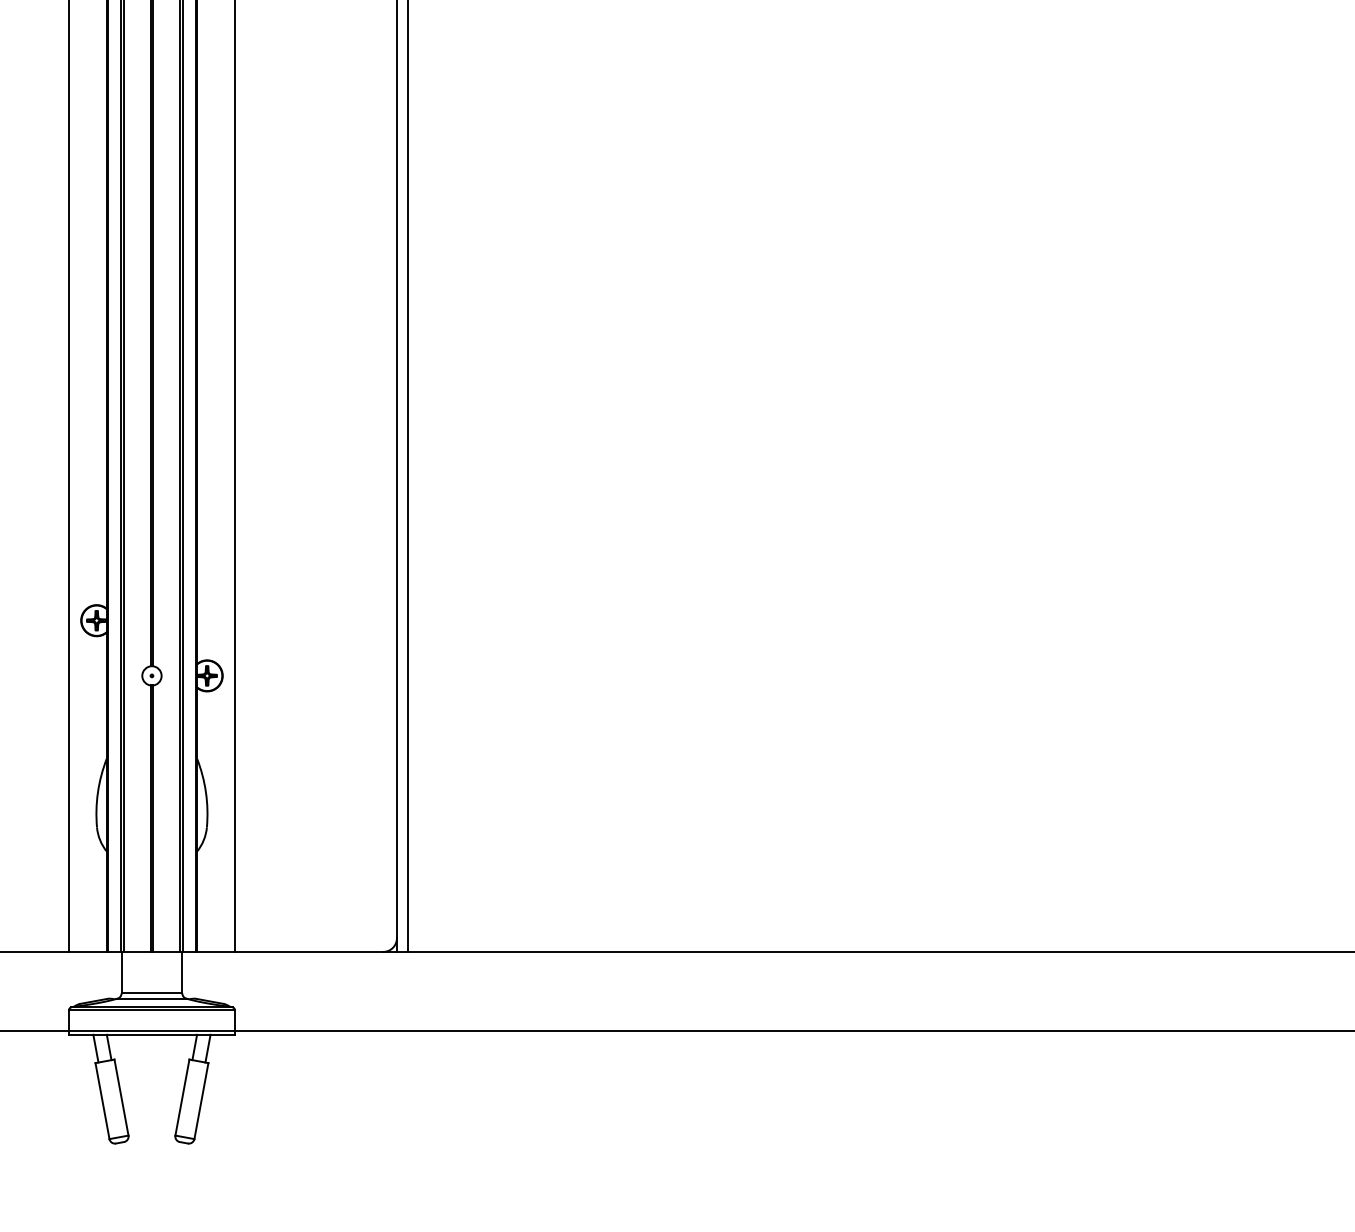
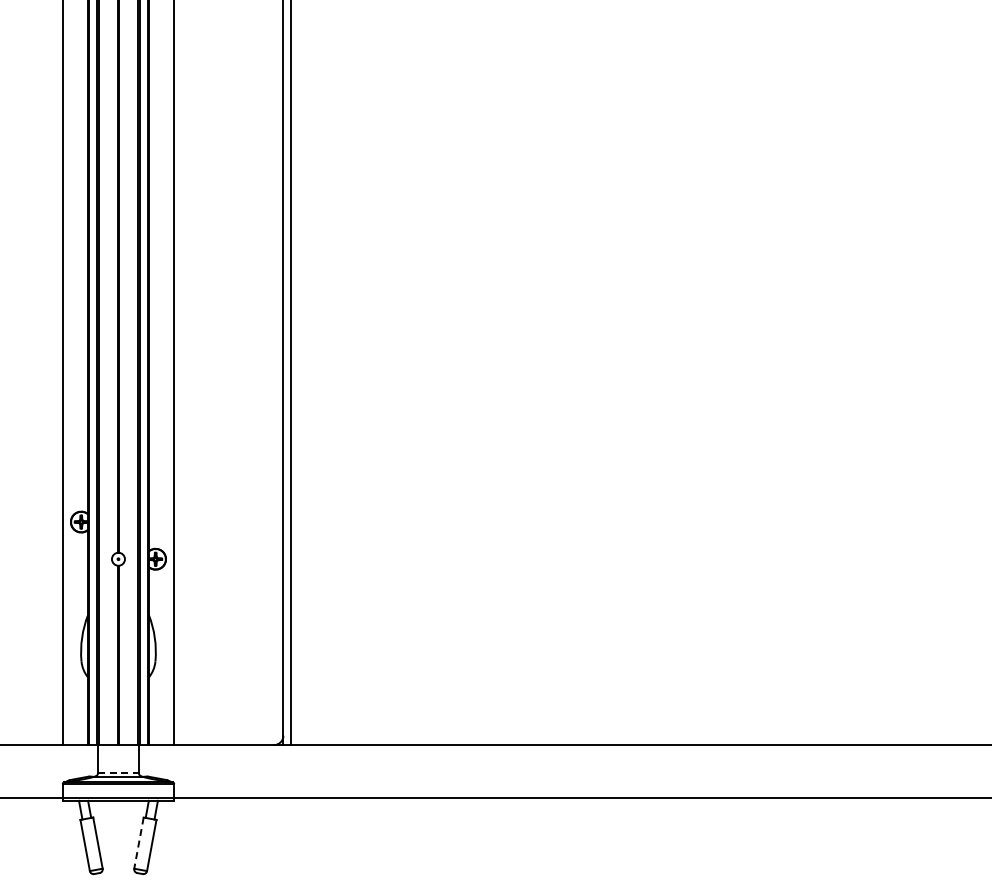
line: (151, 992) -> (118, 772), solid -> dashed
line: (181, 1098) -> (138, 843), solid -> dashed

